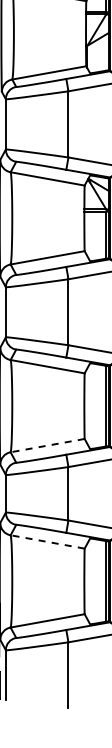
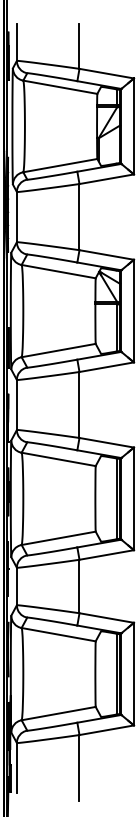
line: (47, 445) -> (58, 538), dashed -> solid
line: (47, 541) -> (58, 634), dashed -> solid

